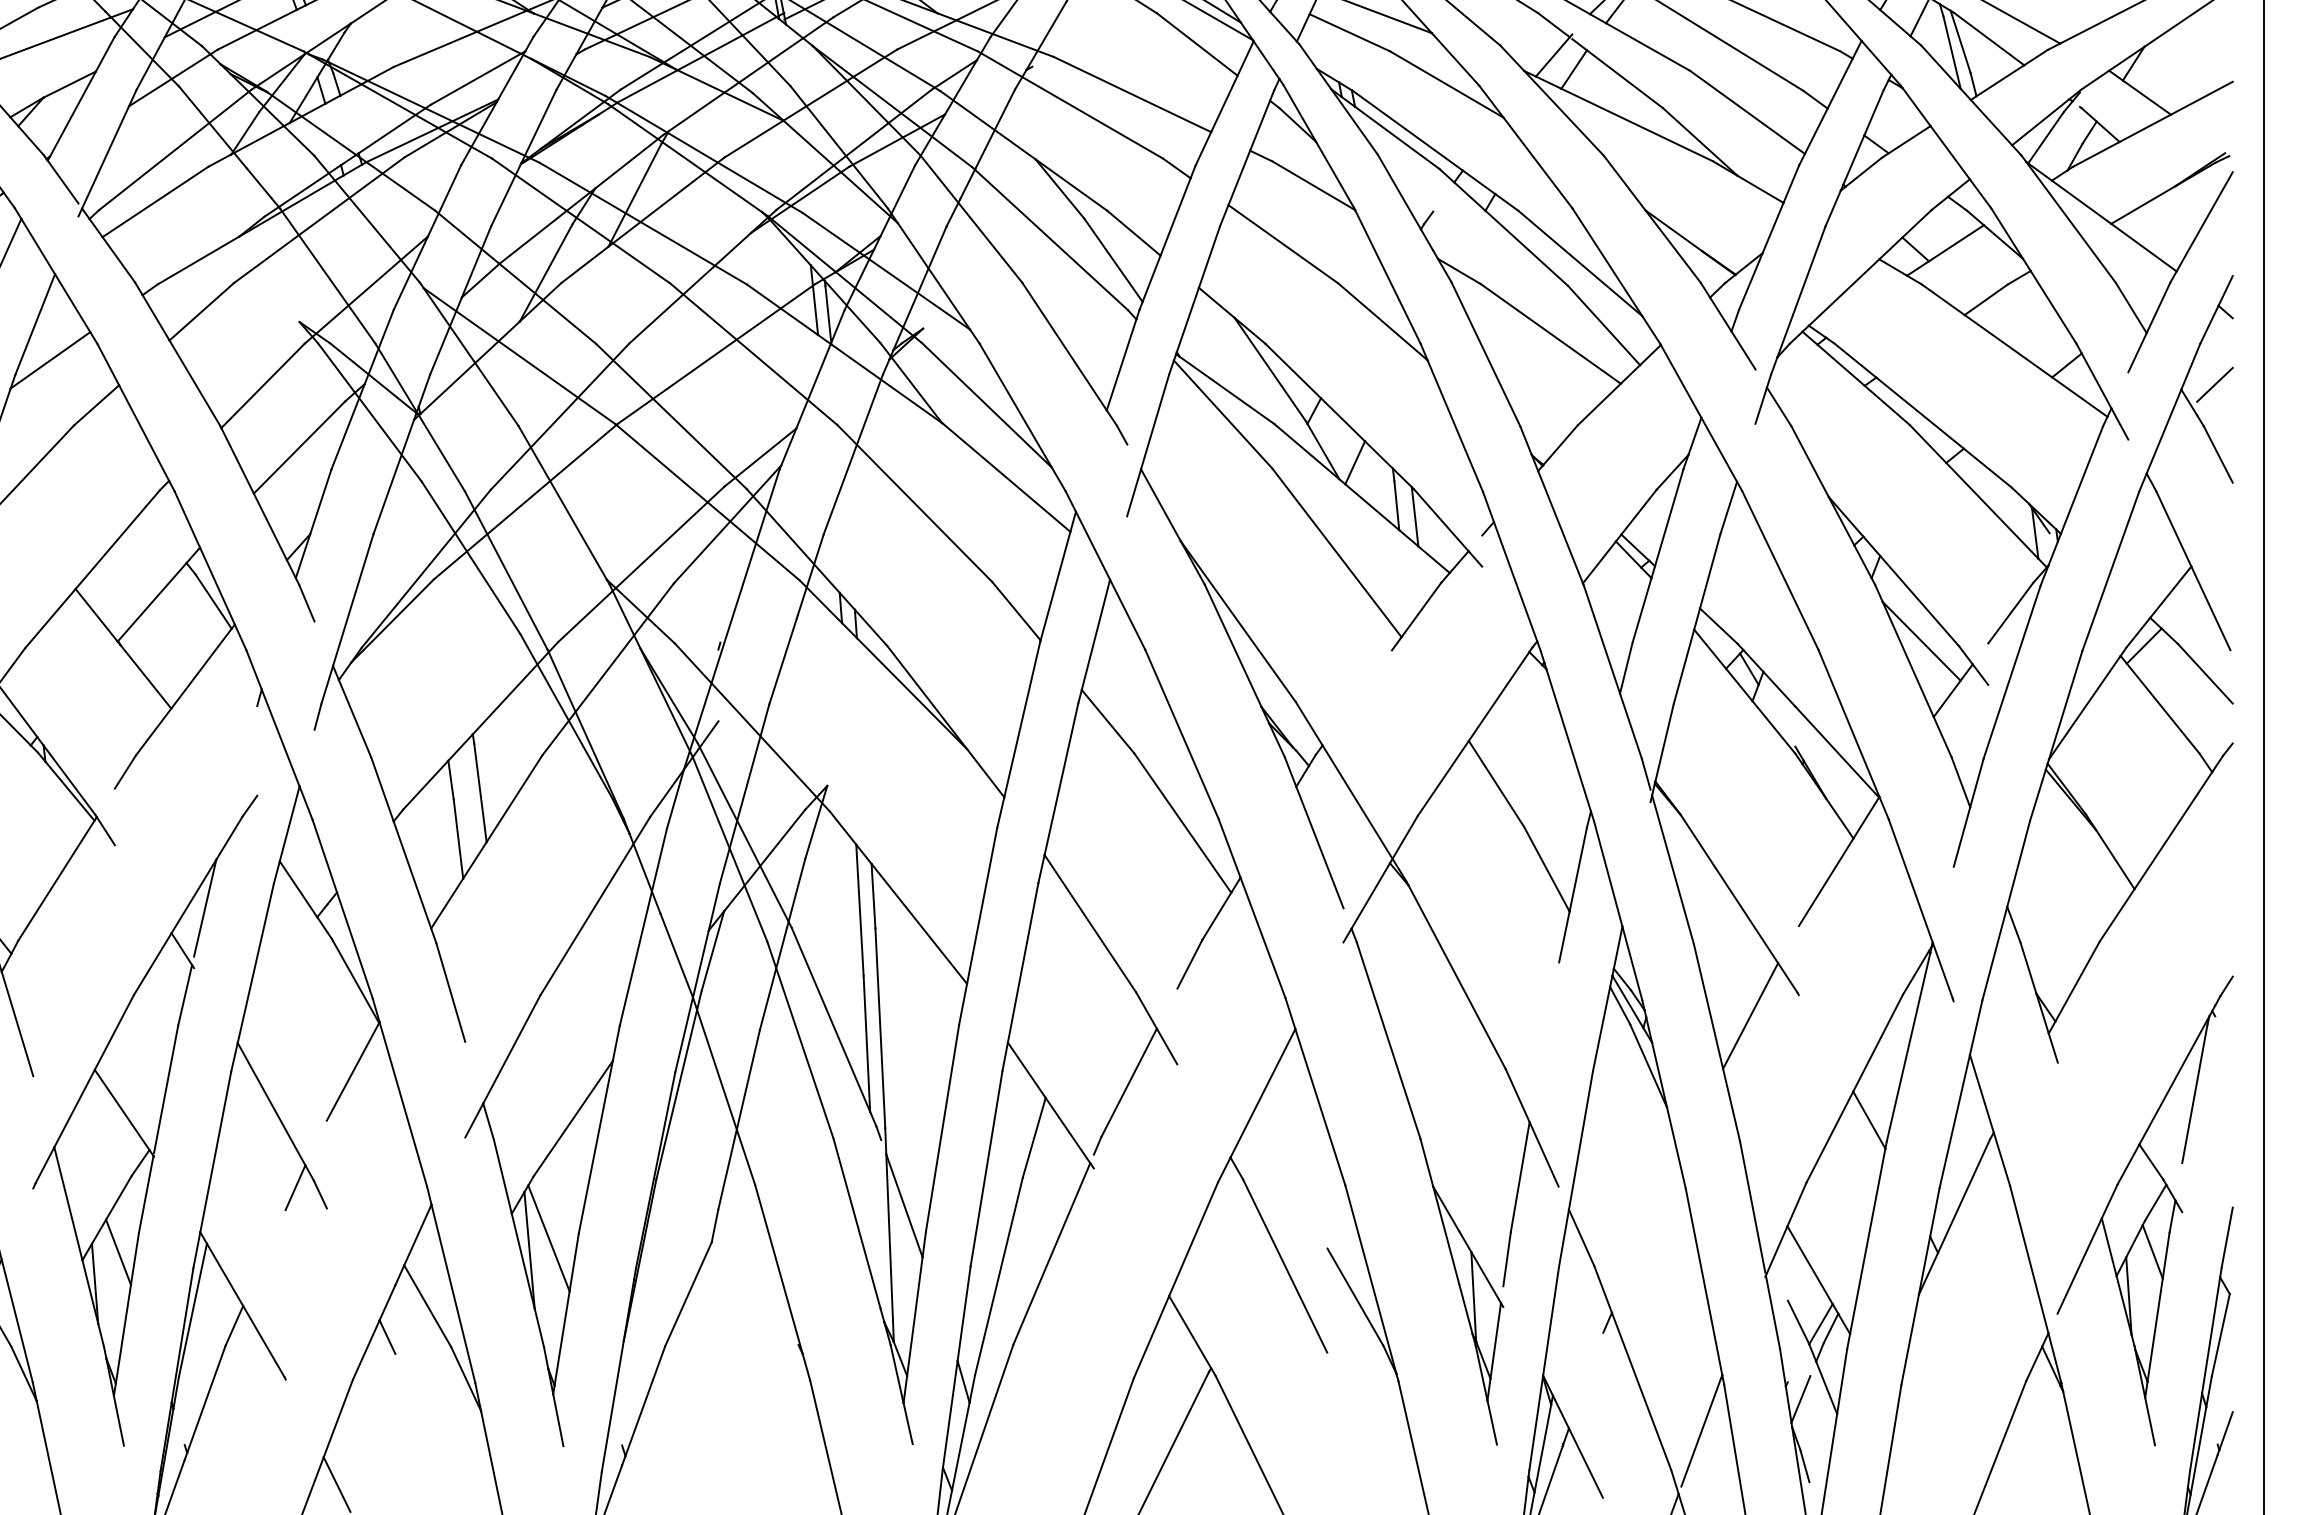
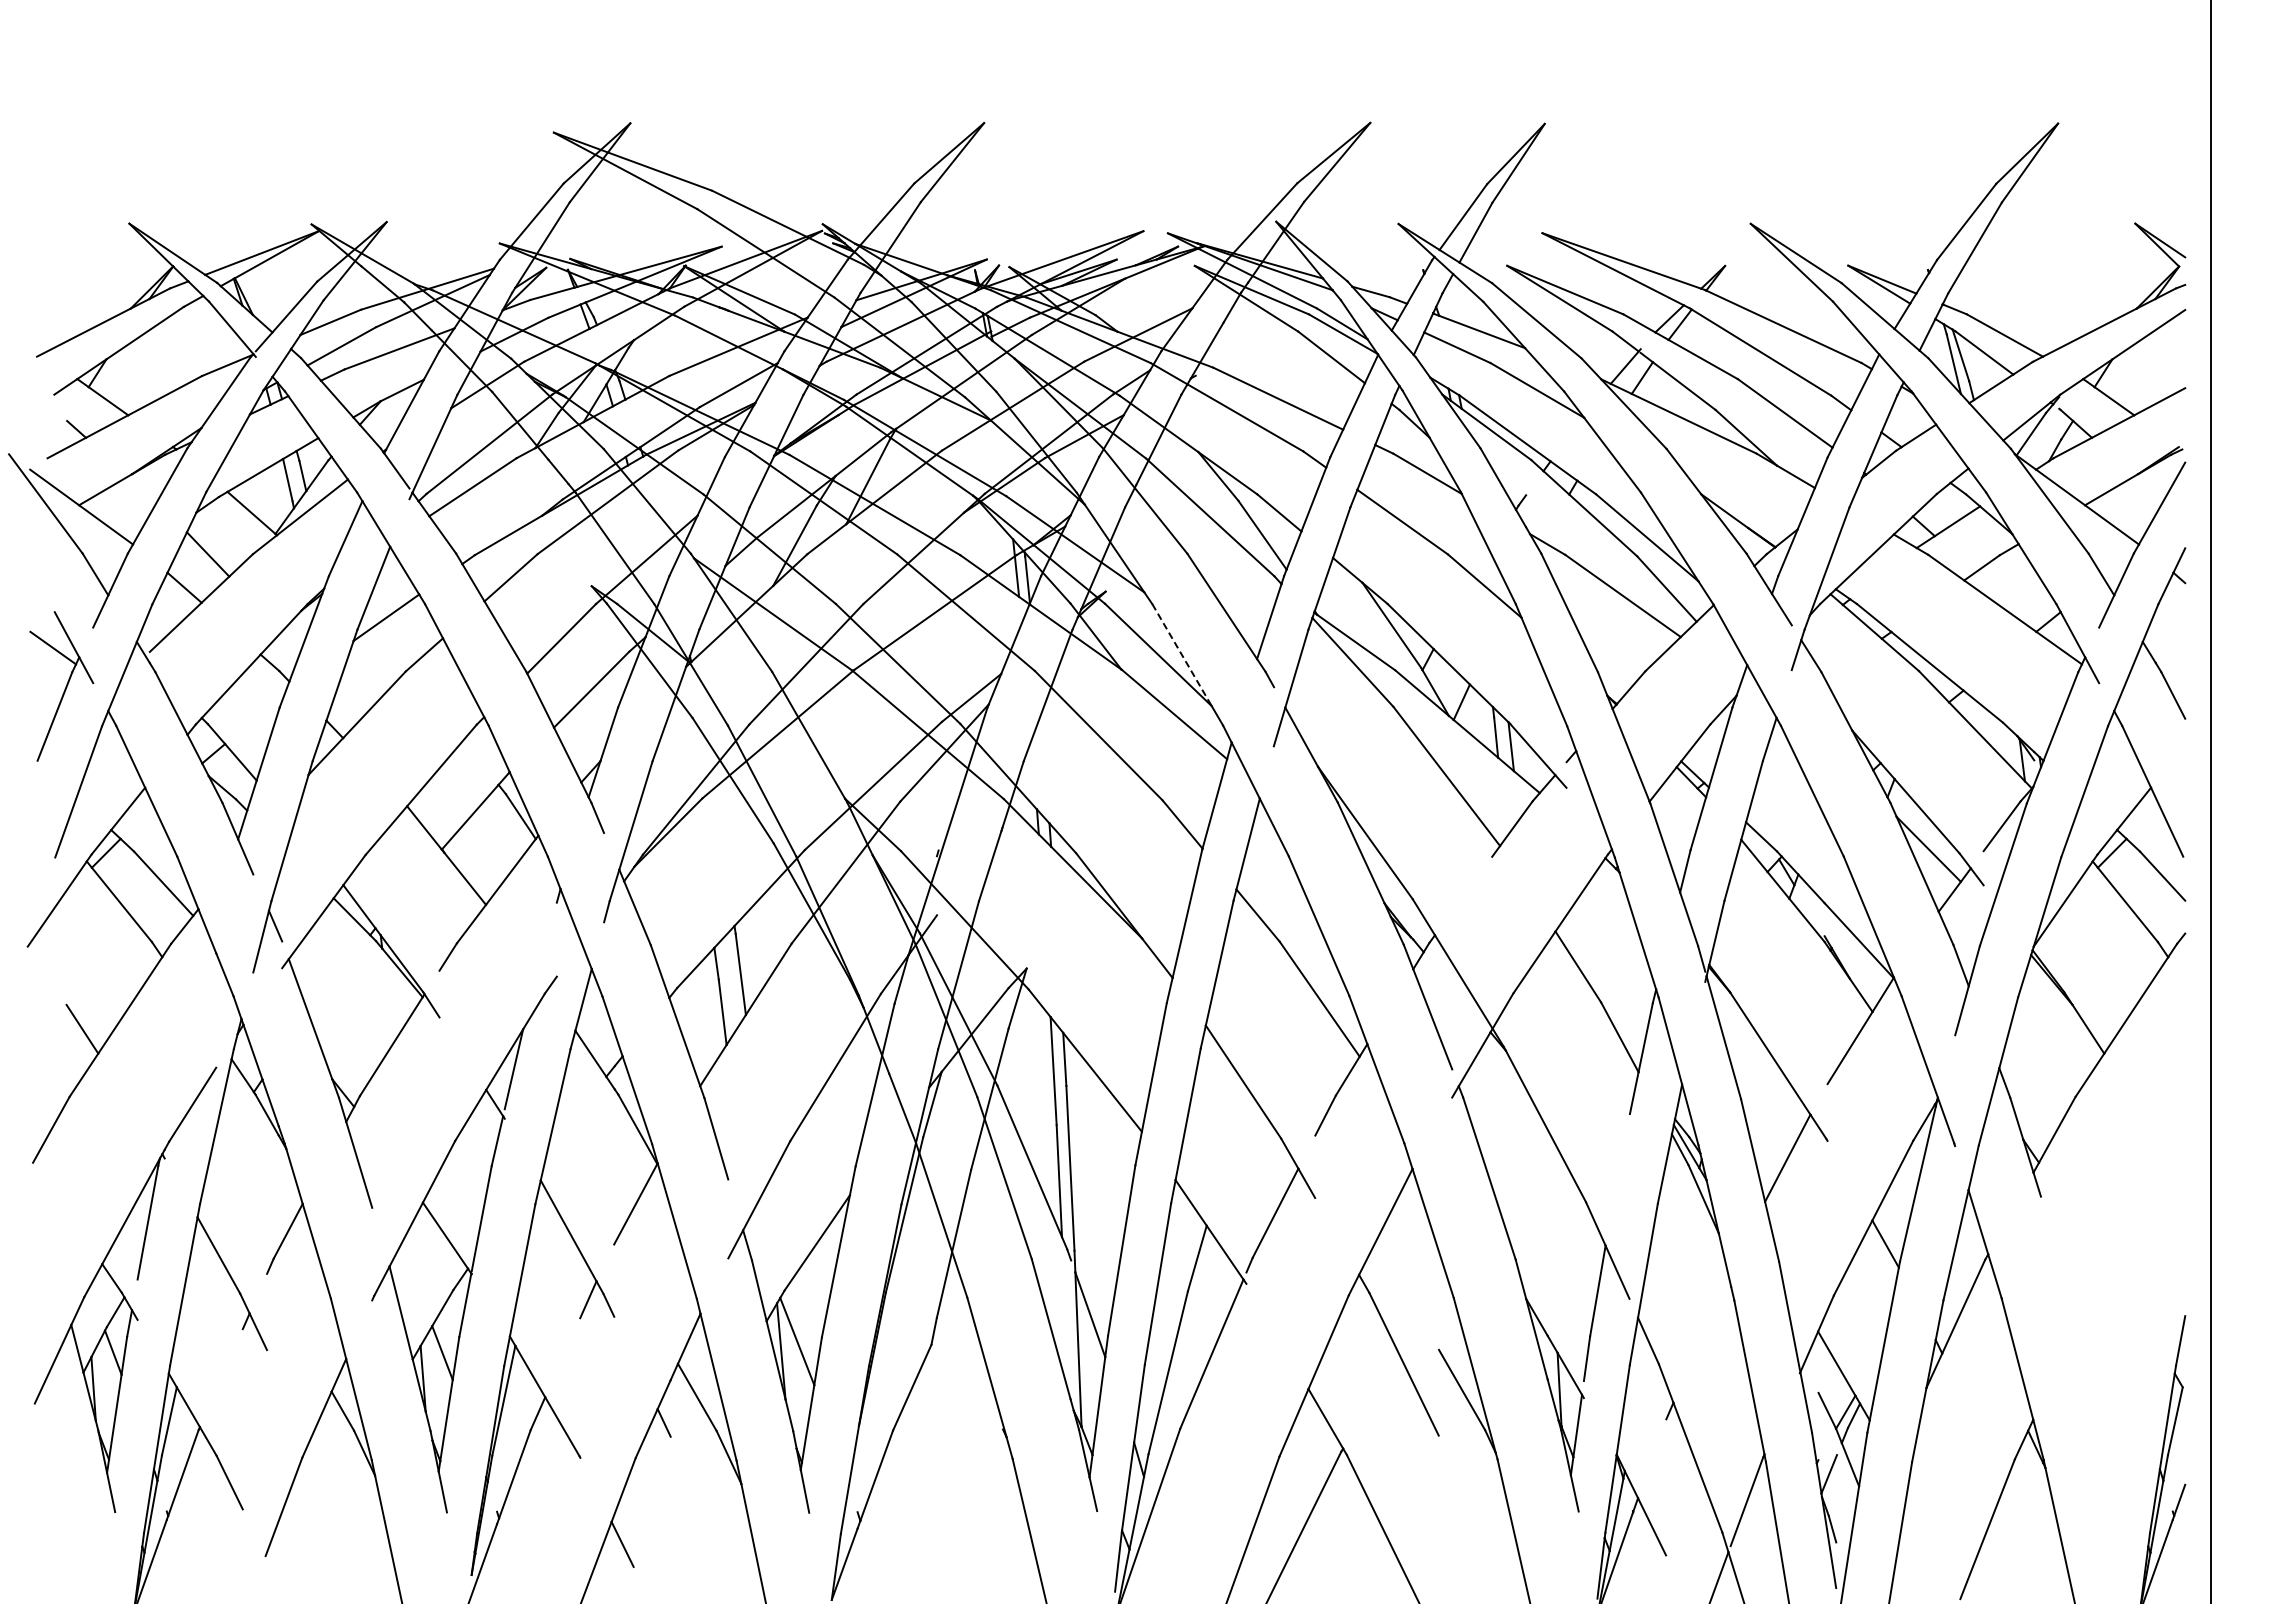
line: (2214, 384) -> (2170, 637), removed
line: (1016, 406) -> (1182, 655), solid -> dashed
part: (2144, 1210) -> (2112, 1318), removed

